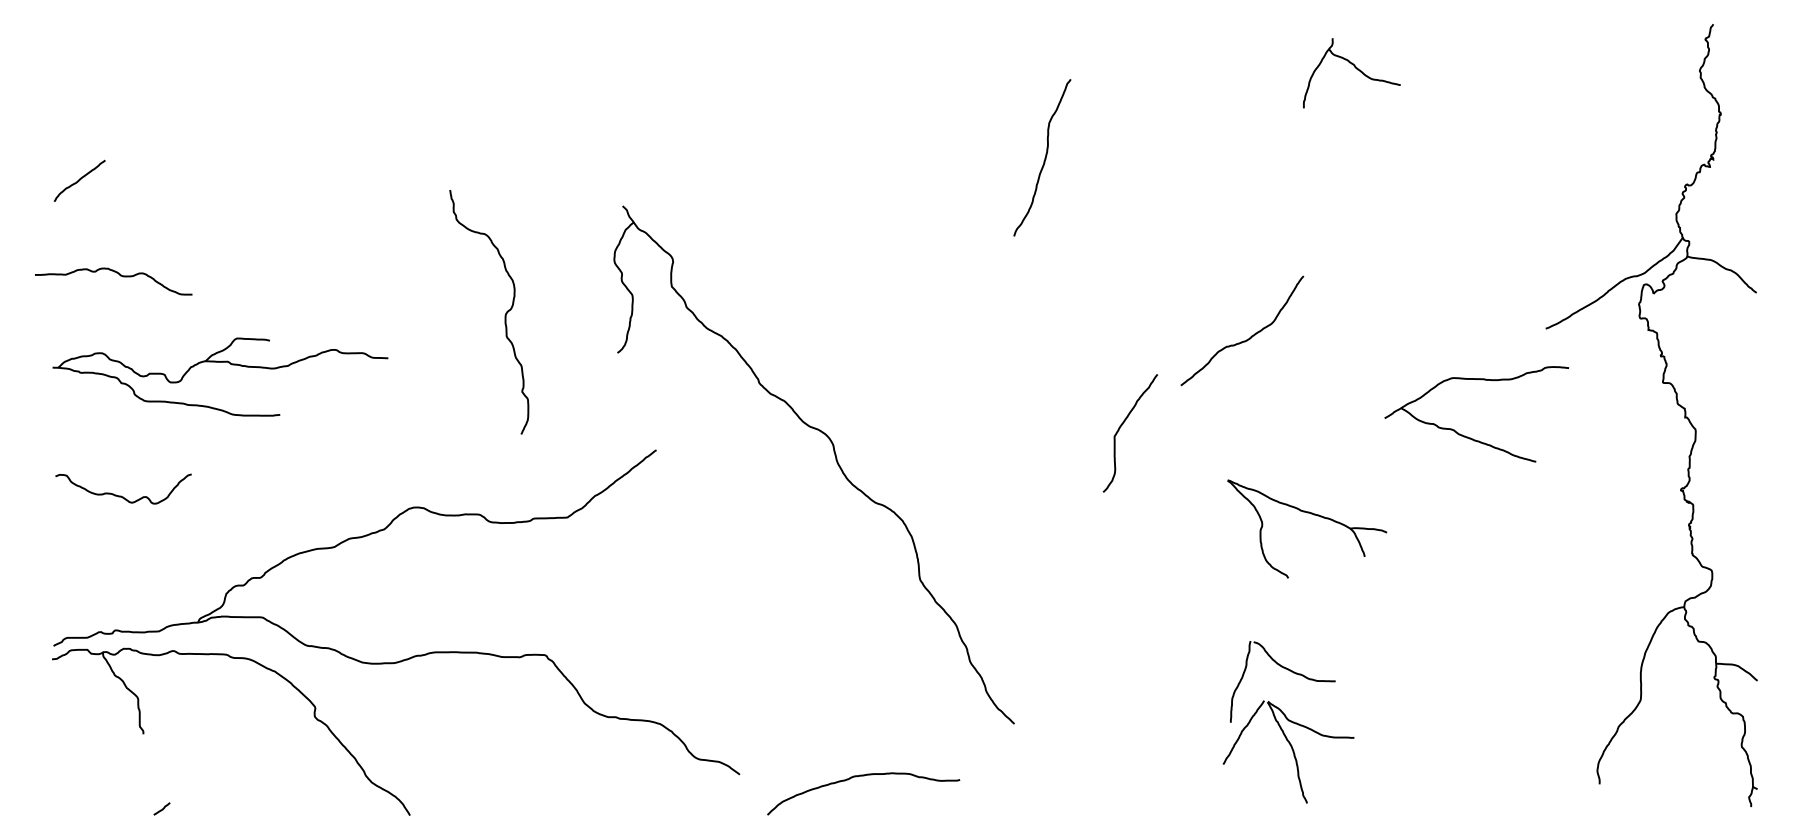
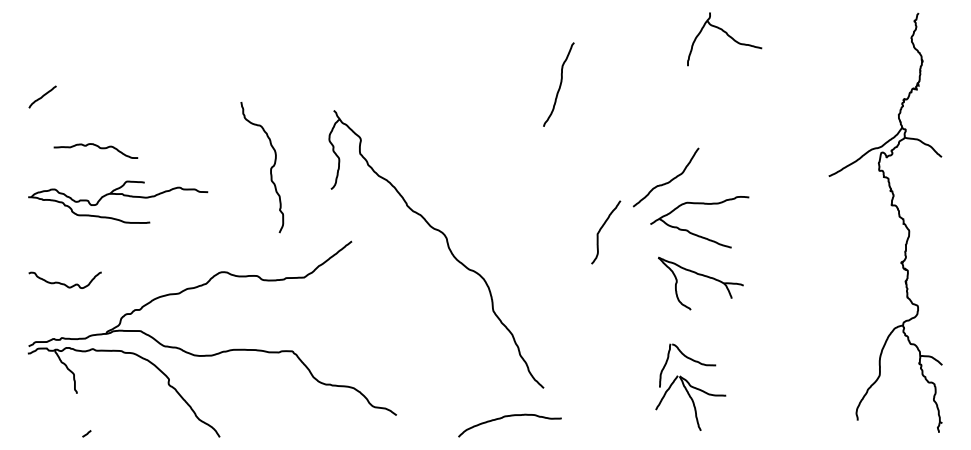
part: (1351, 73) -> (724, 39), size x1.43
curve: (116, 274) -> (97, 147), moved
part: (1466, 435) -> (694, 233), moved
curve: (122, 495) -> (64, 283), moved
curve: (858, 778) -> (507, 417), moved

